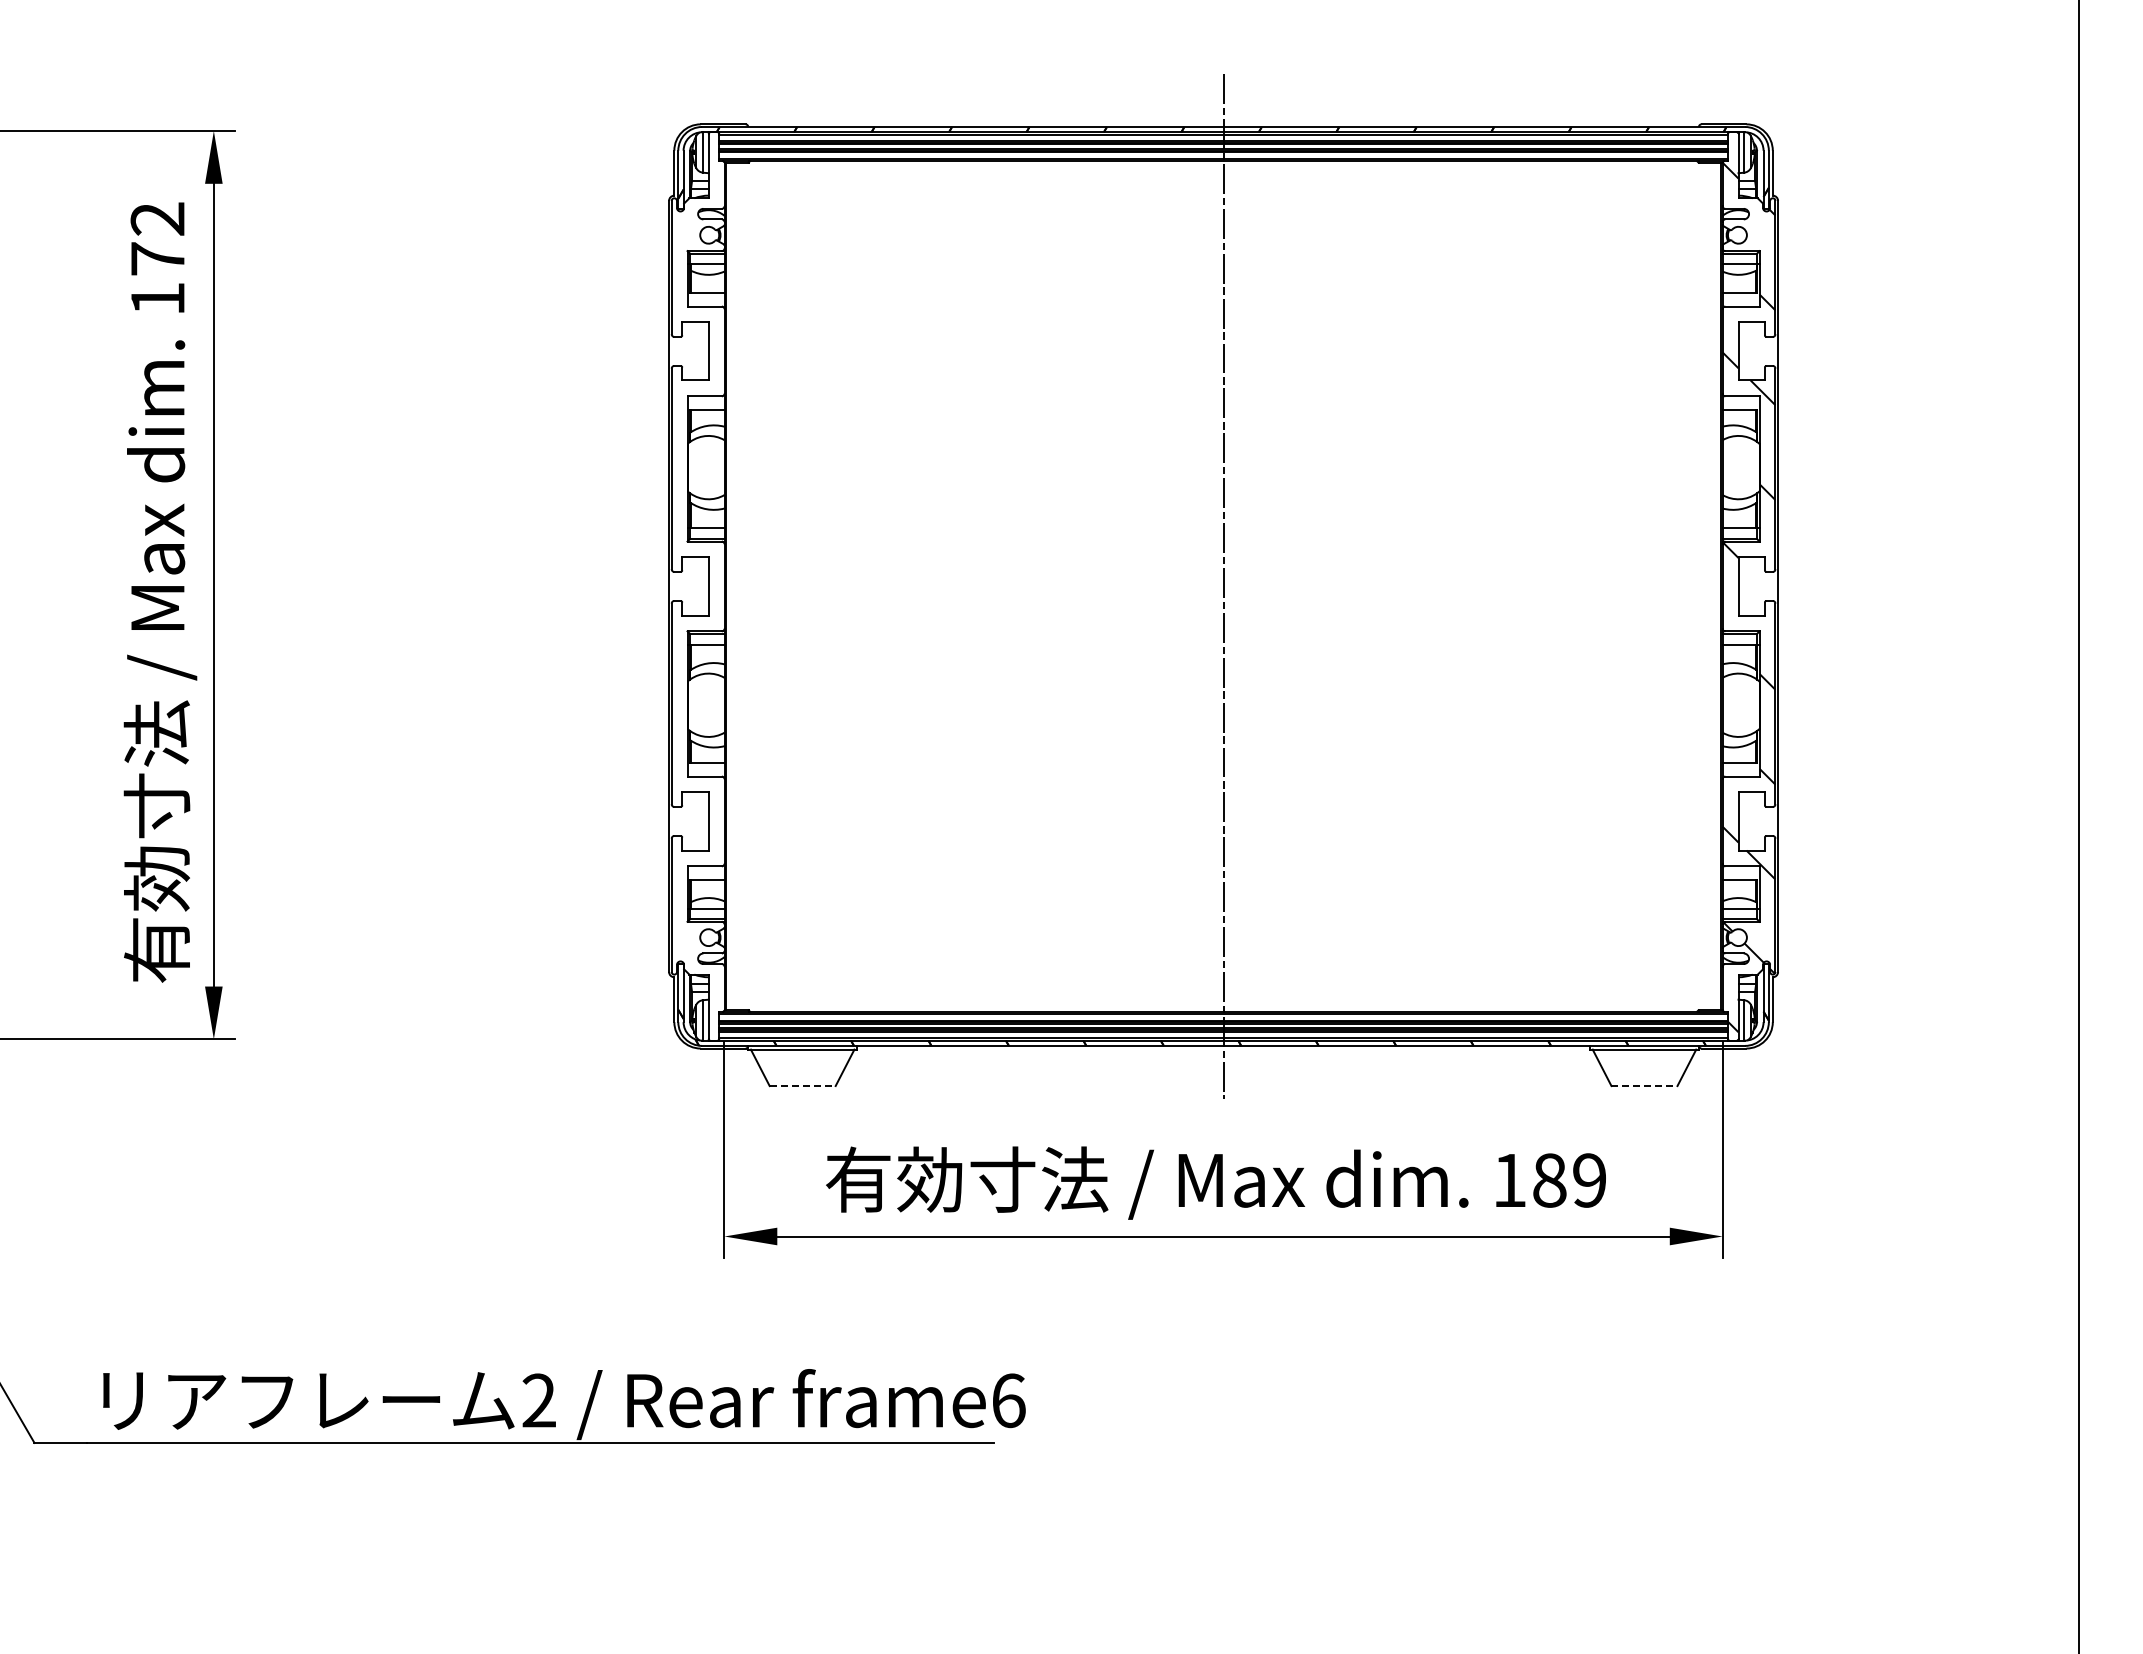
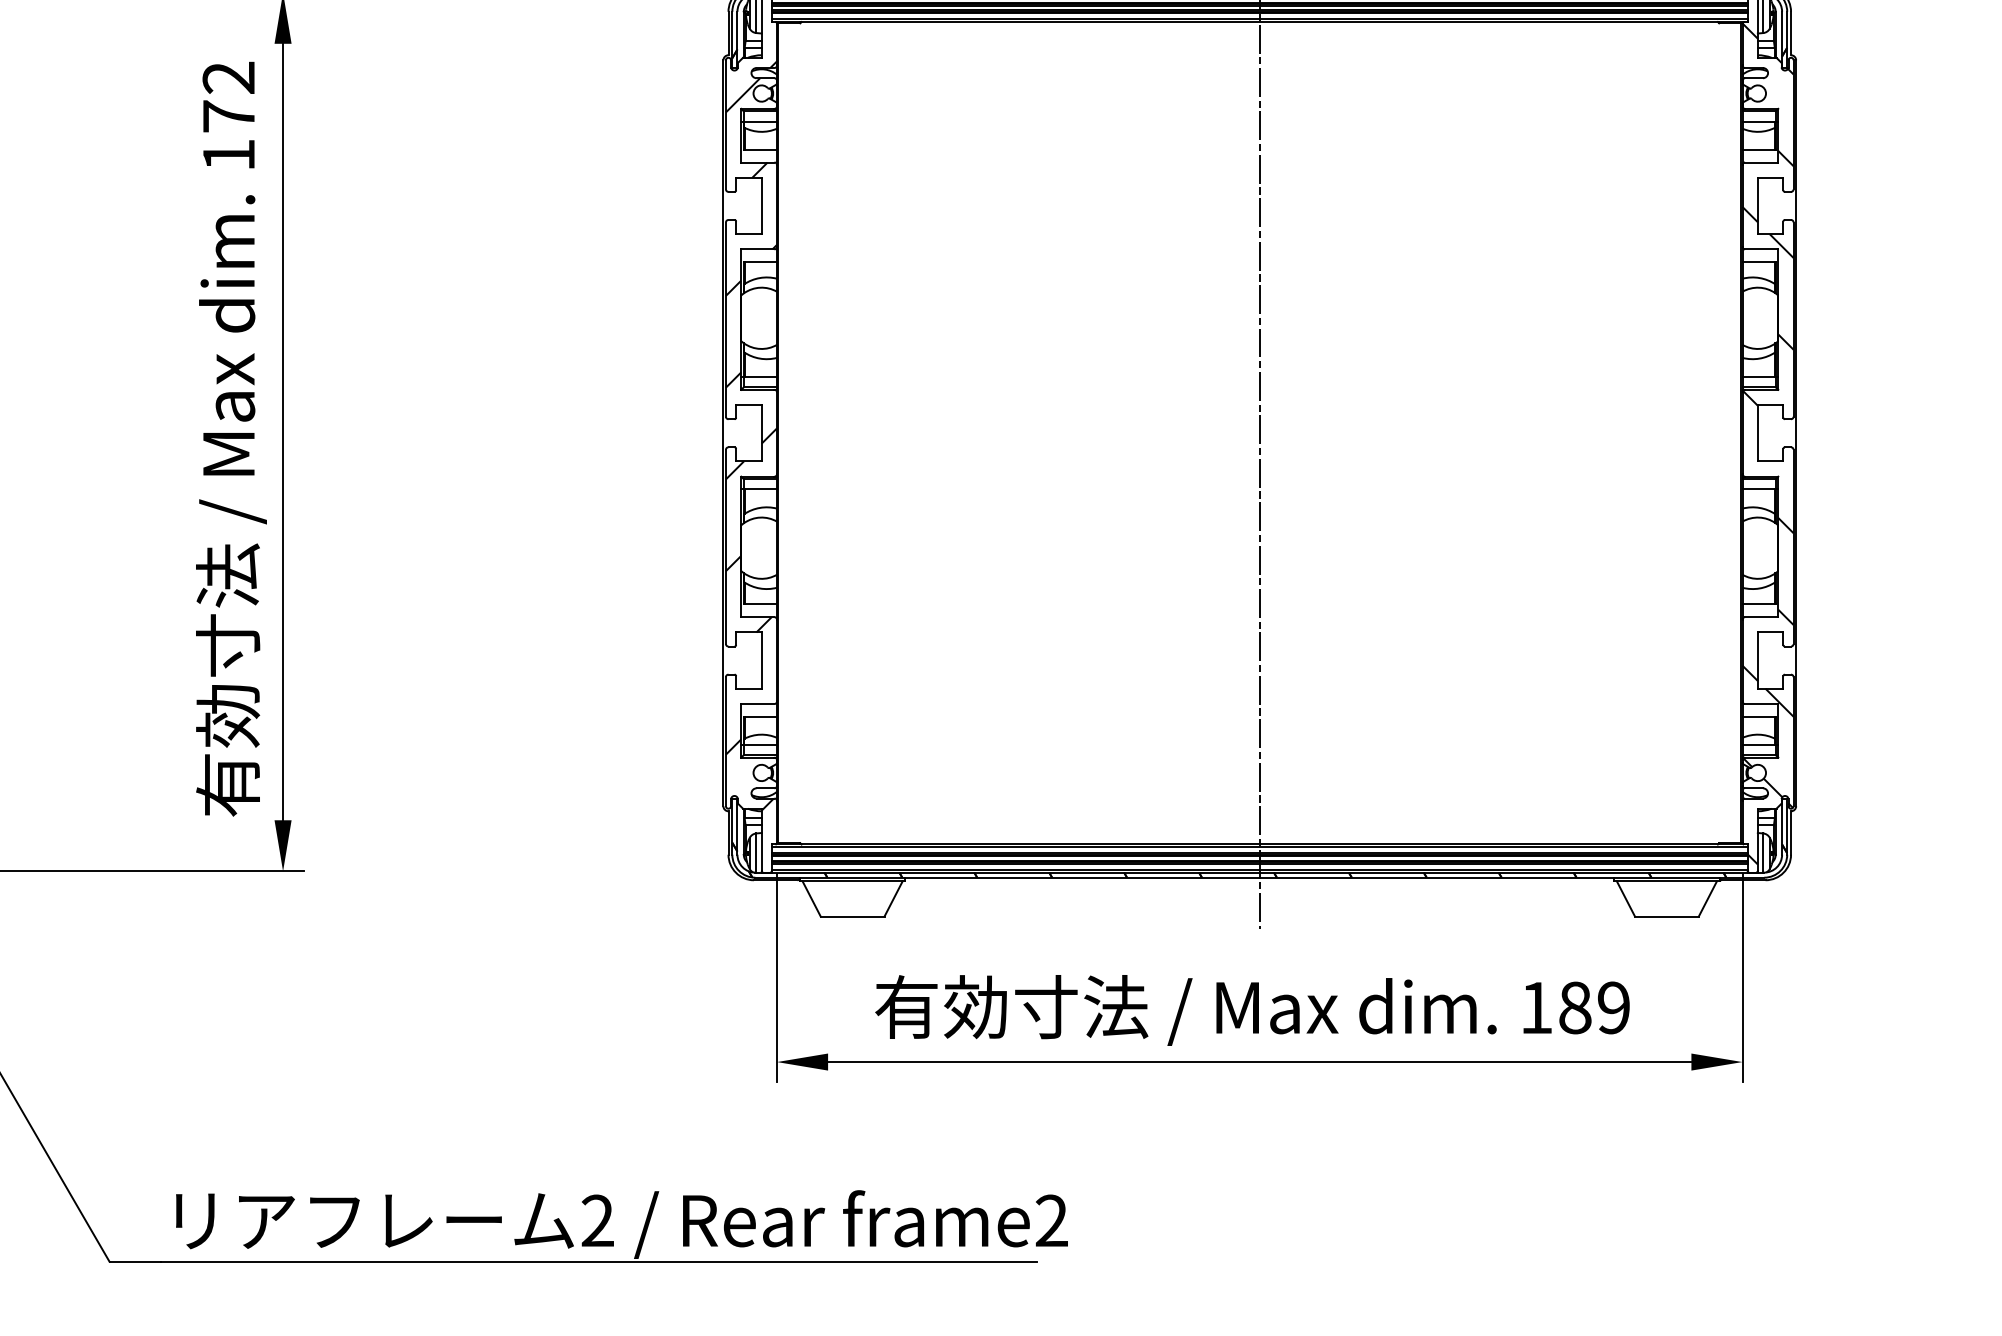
hatch: (697, 588) -> (750, 435), added
line: (803, 1086) -> (853, 916), dashed -> solid
line: (1644, 1086) -> (1666, 916), dashed -> solid
text: (1008, 1400) -> (1051, 1220), frame6 -> frame2

